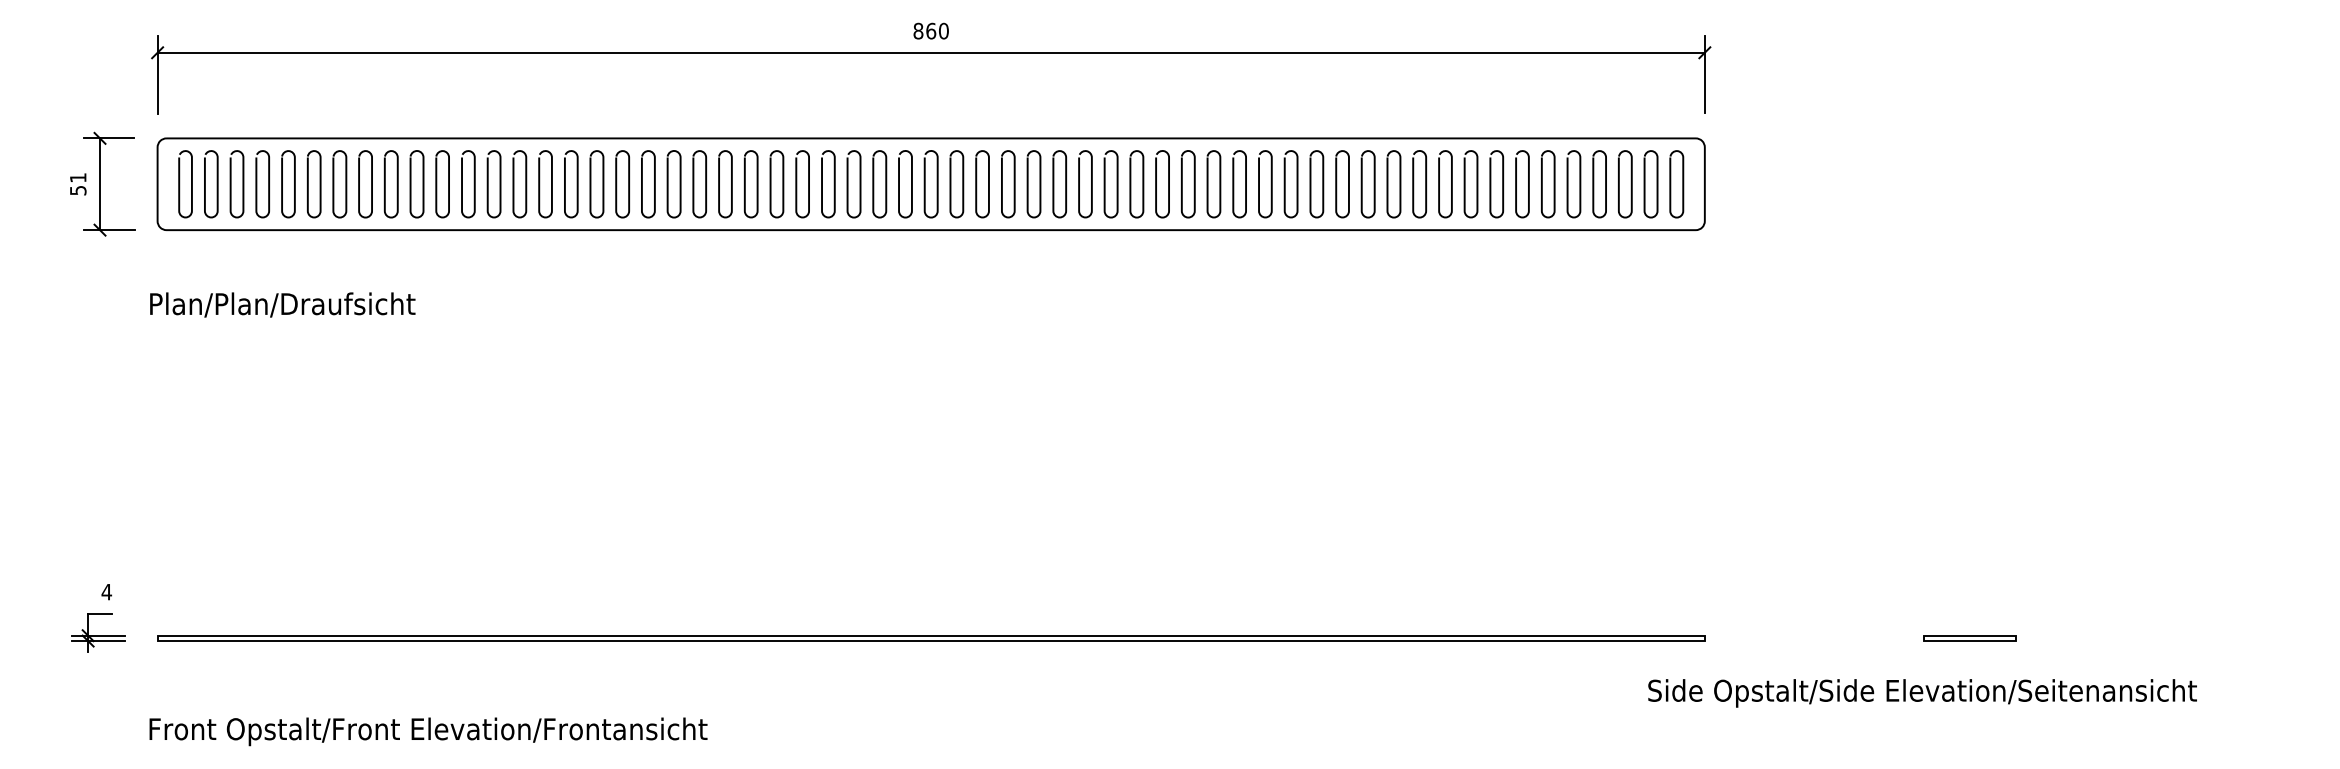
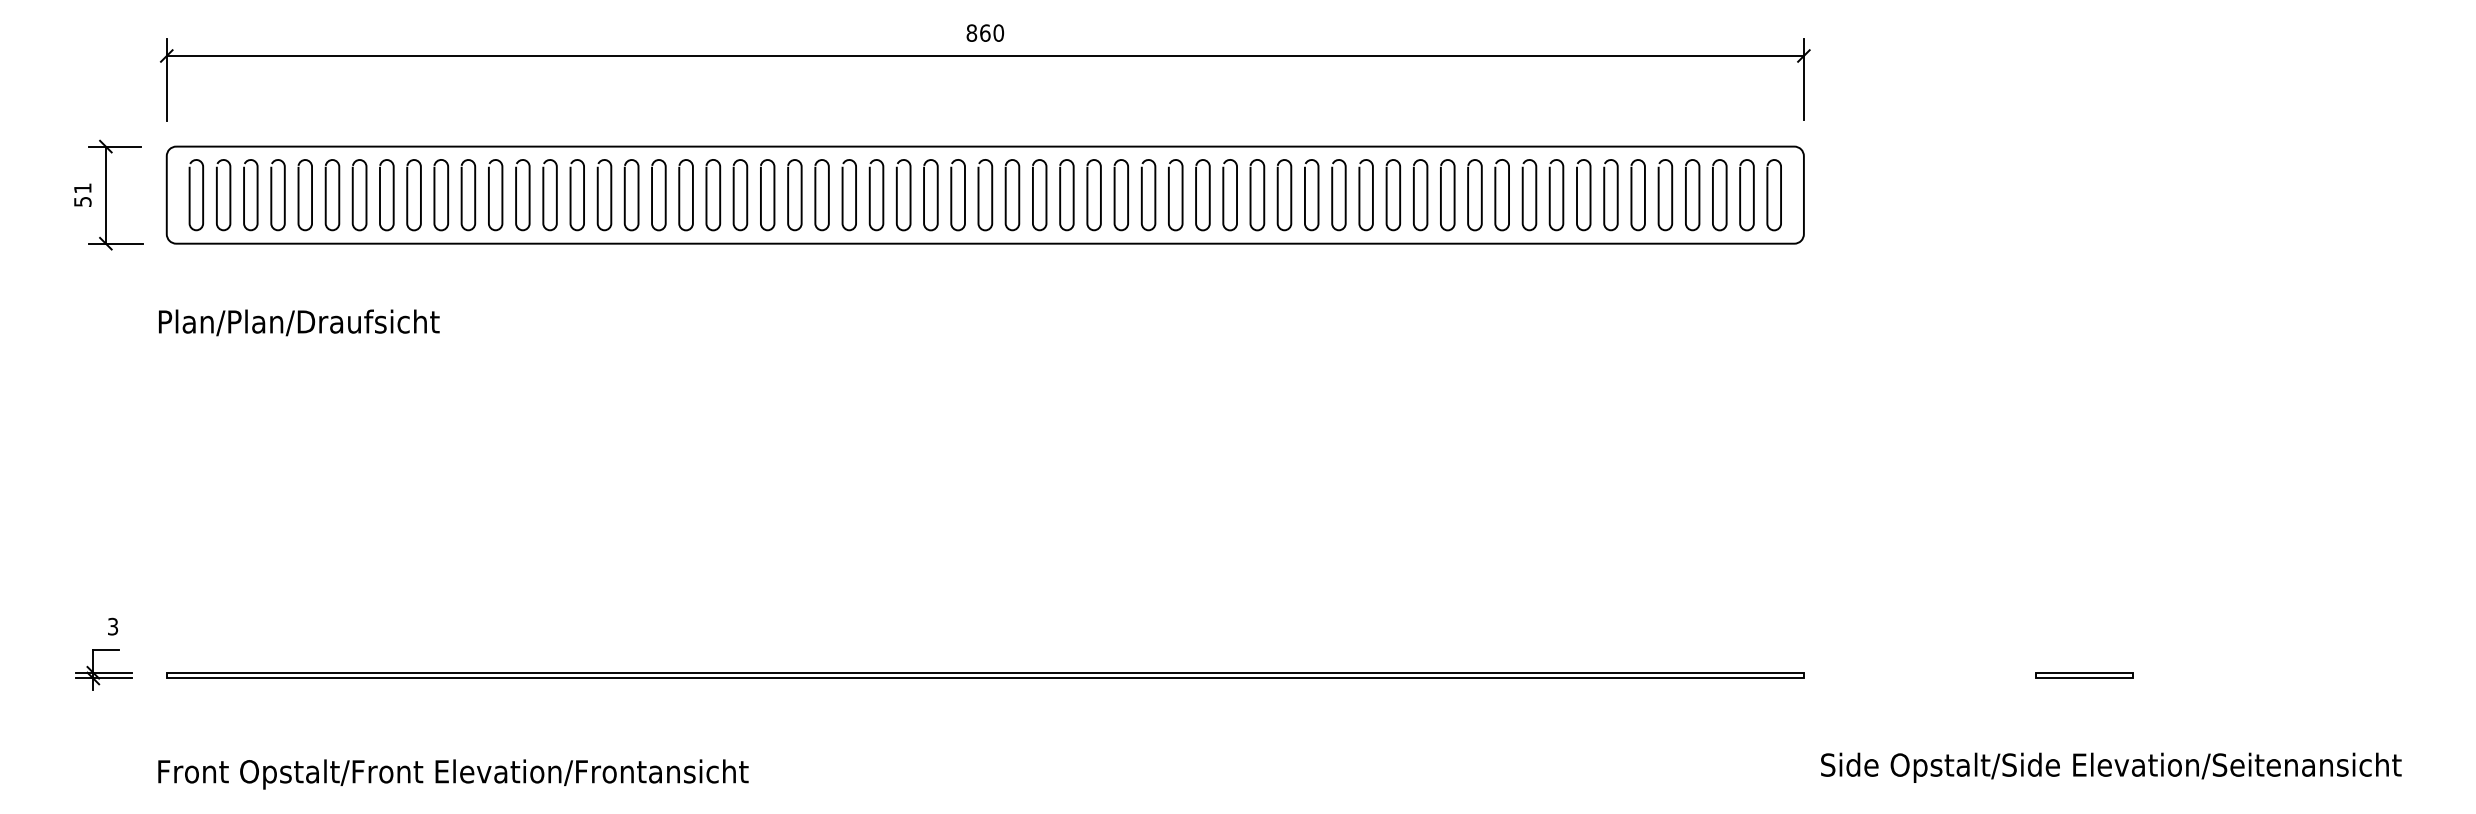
text: (106, 591) -> (112, 626), 4 -> 3
text: (1922, 693) -> (2111, 767), moved

